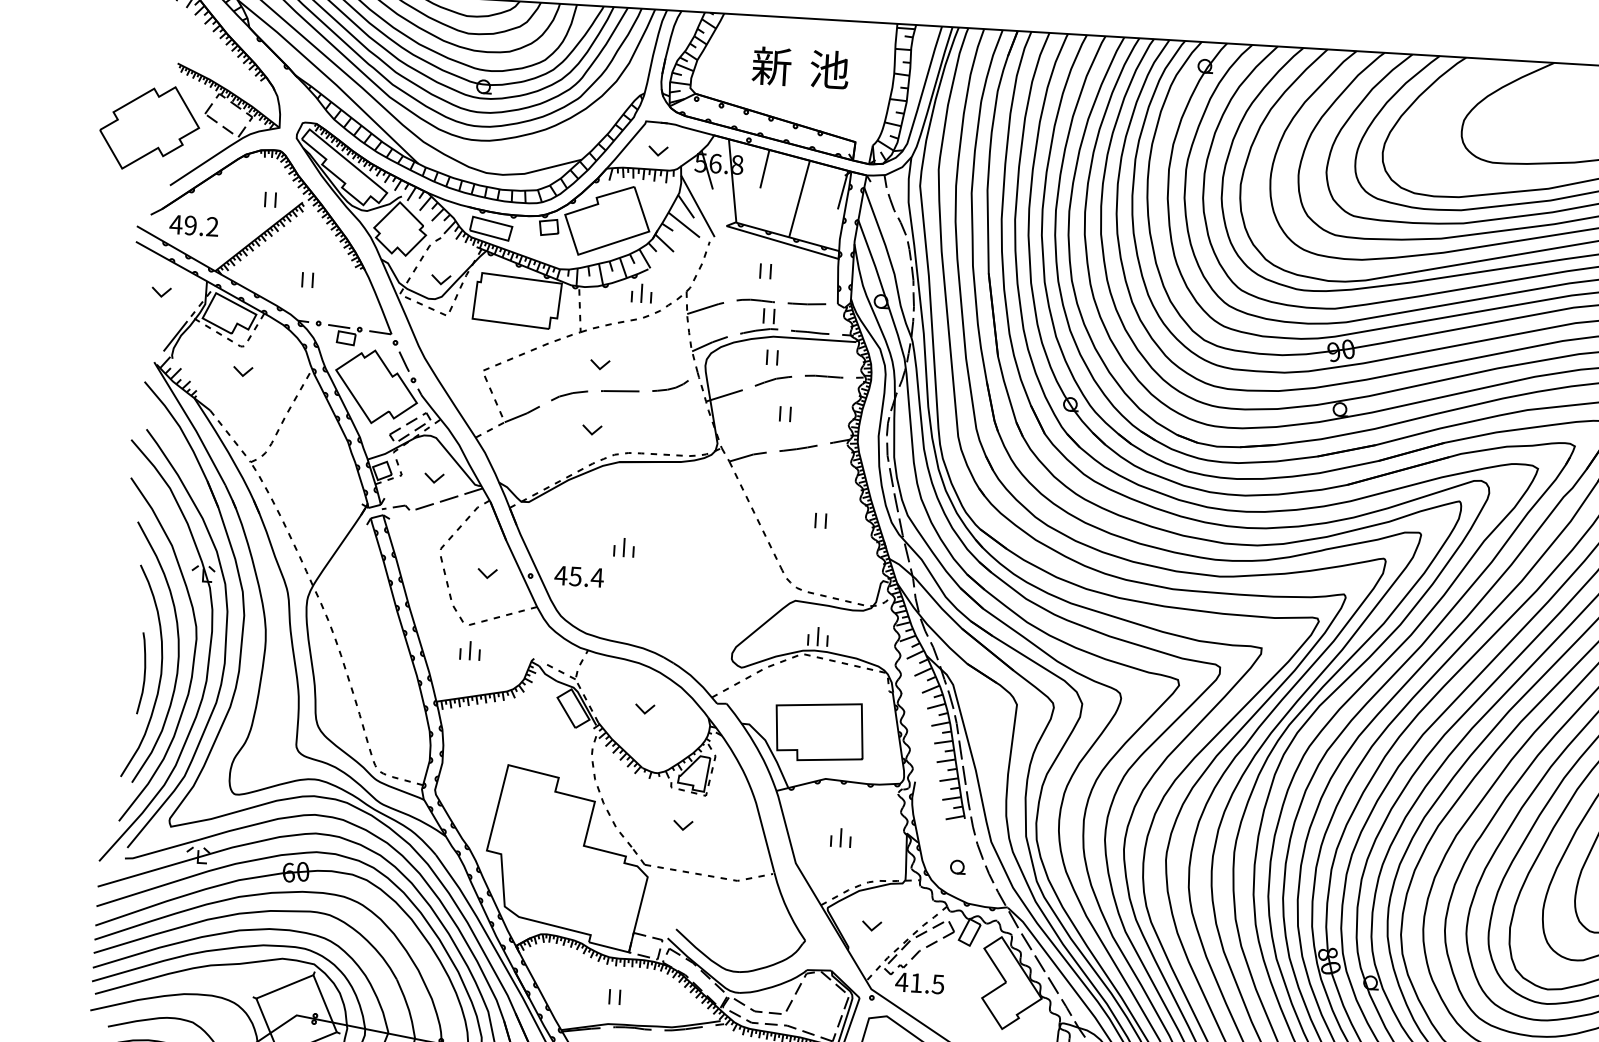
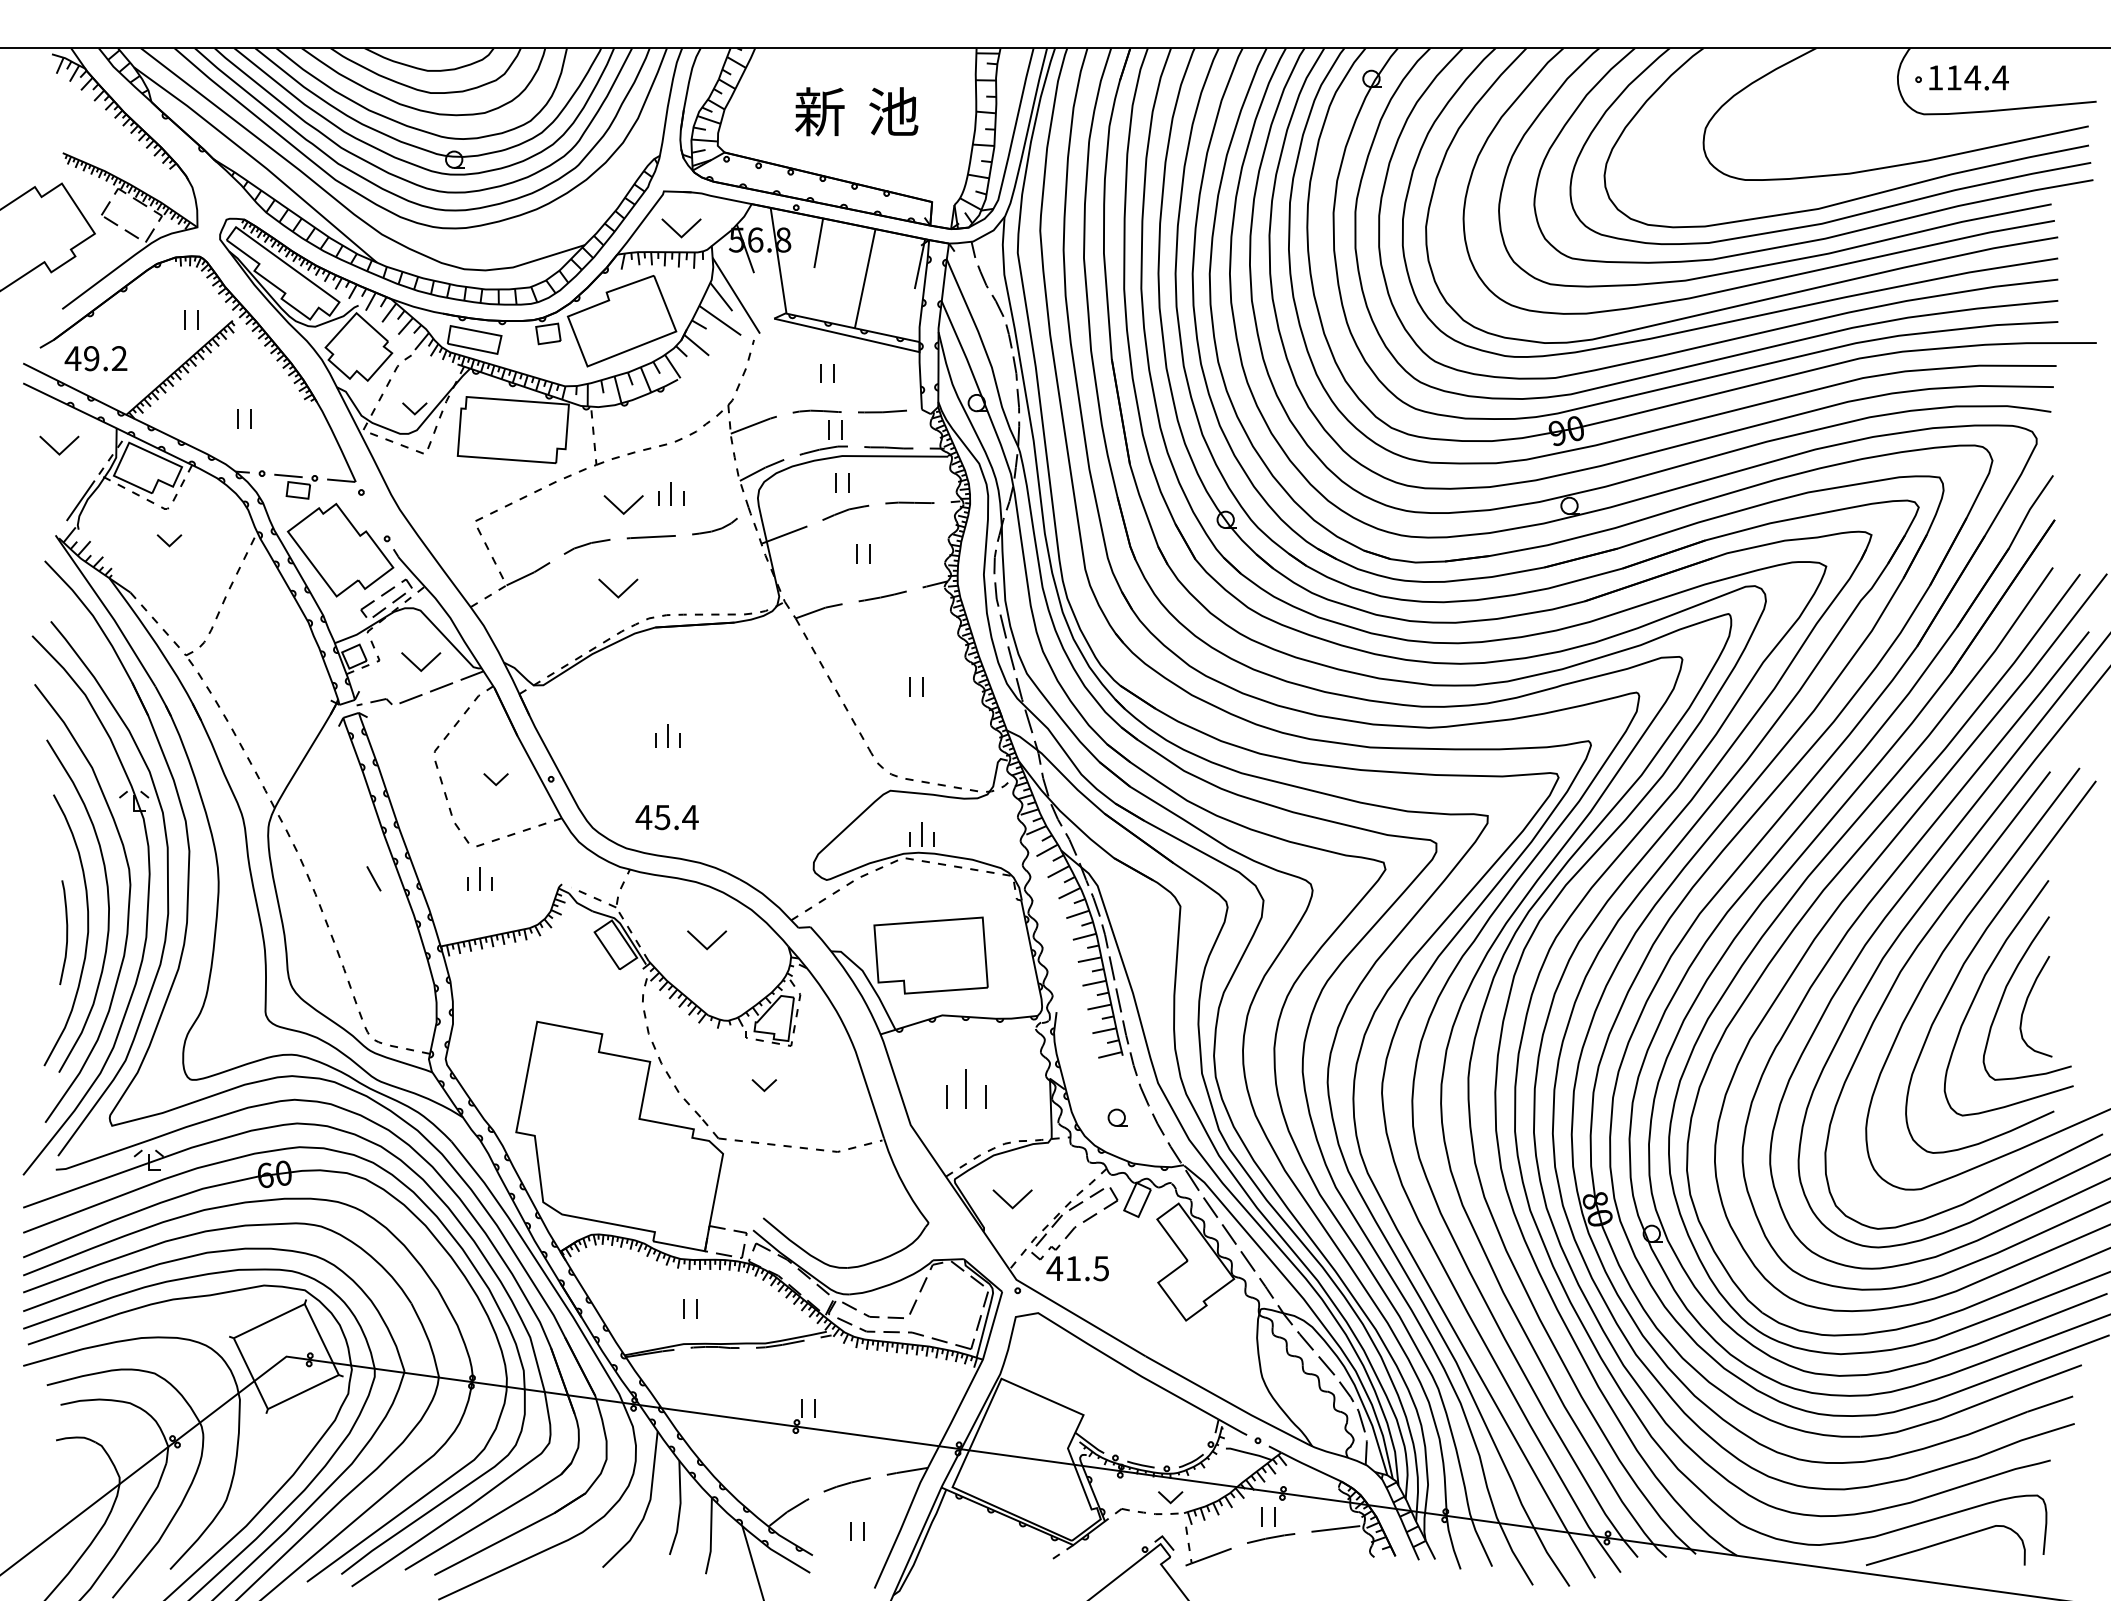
part: (658, 151) -> (681, 228), size x1.6
part: (161, 292) -> (59, 445), size x1.6
part: (641, 293) -> (671, 493), moved
line: (403, 361) -> (373, 878), moved
part: (599, 364) -> (623, 504), size x1.6
part: (592, 429) -> (618, 588), size x1.6
part: (433, 477) -> (420, 661), size x1.6
text: (578, 576) -> (666, 817), moved
part: (644, 708) -> (706, 939), size x1.6
part: (841, 838) -> (966, 1089), size x1.6
part: (871, 926) -> (1011, 1199), size x1.6

